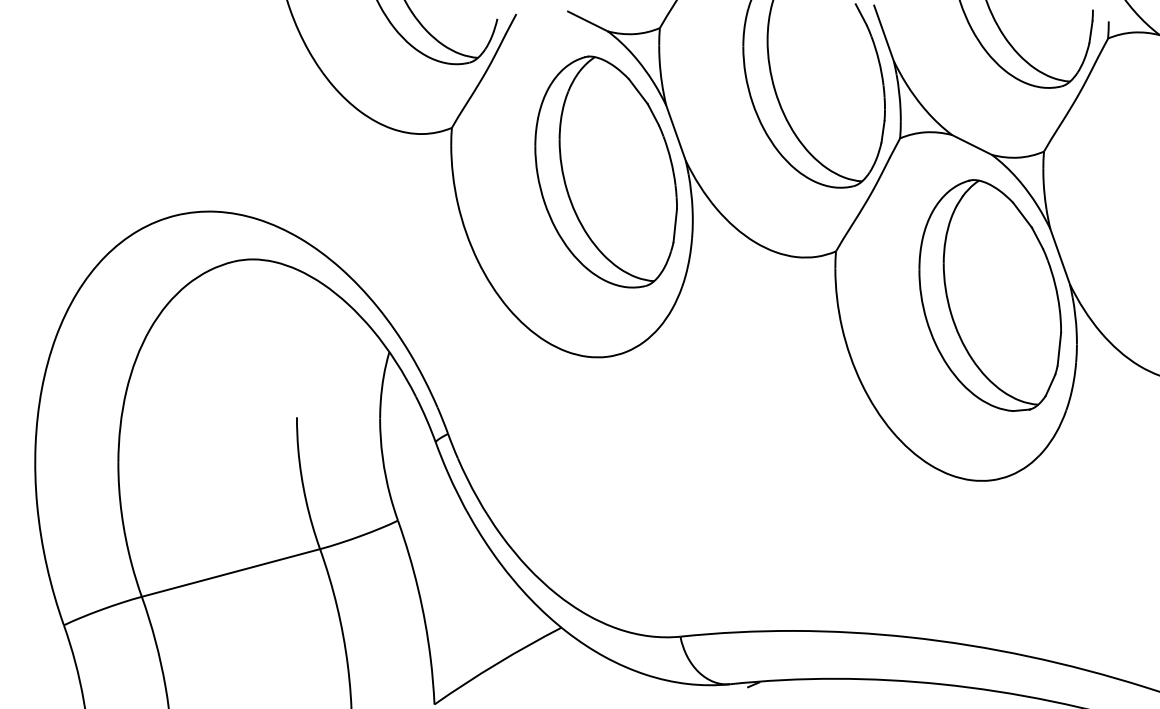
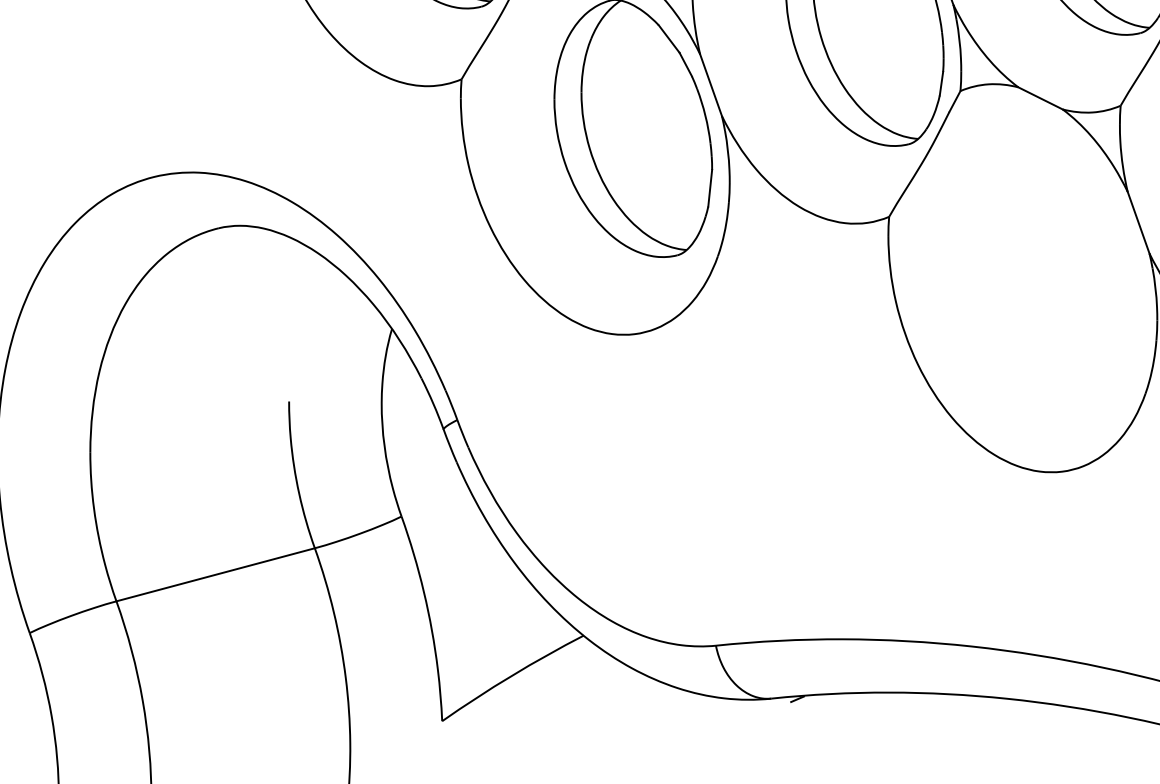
part: (990, 295) -> (1061, 265), removed

